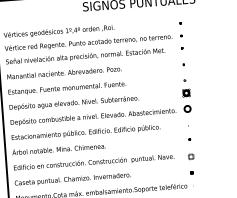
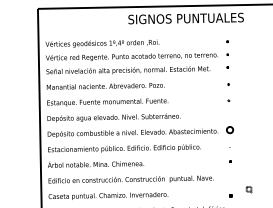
part: (186, 92) -> (229, 113), removed
part: (190, 156) -> (248, 189), moved

